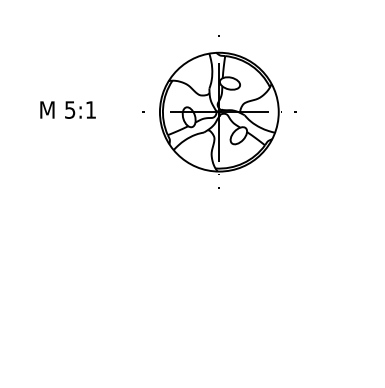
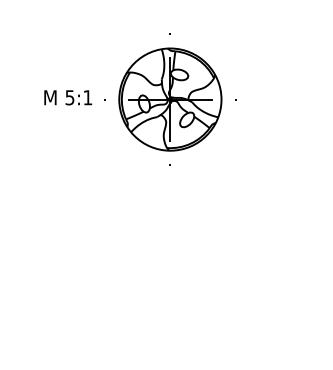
text: (68, 109) -> (68, 97), moved

